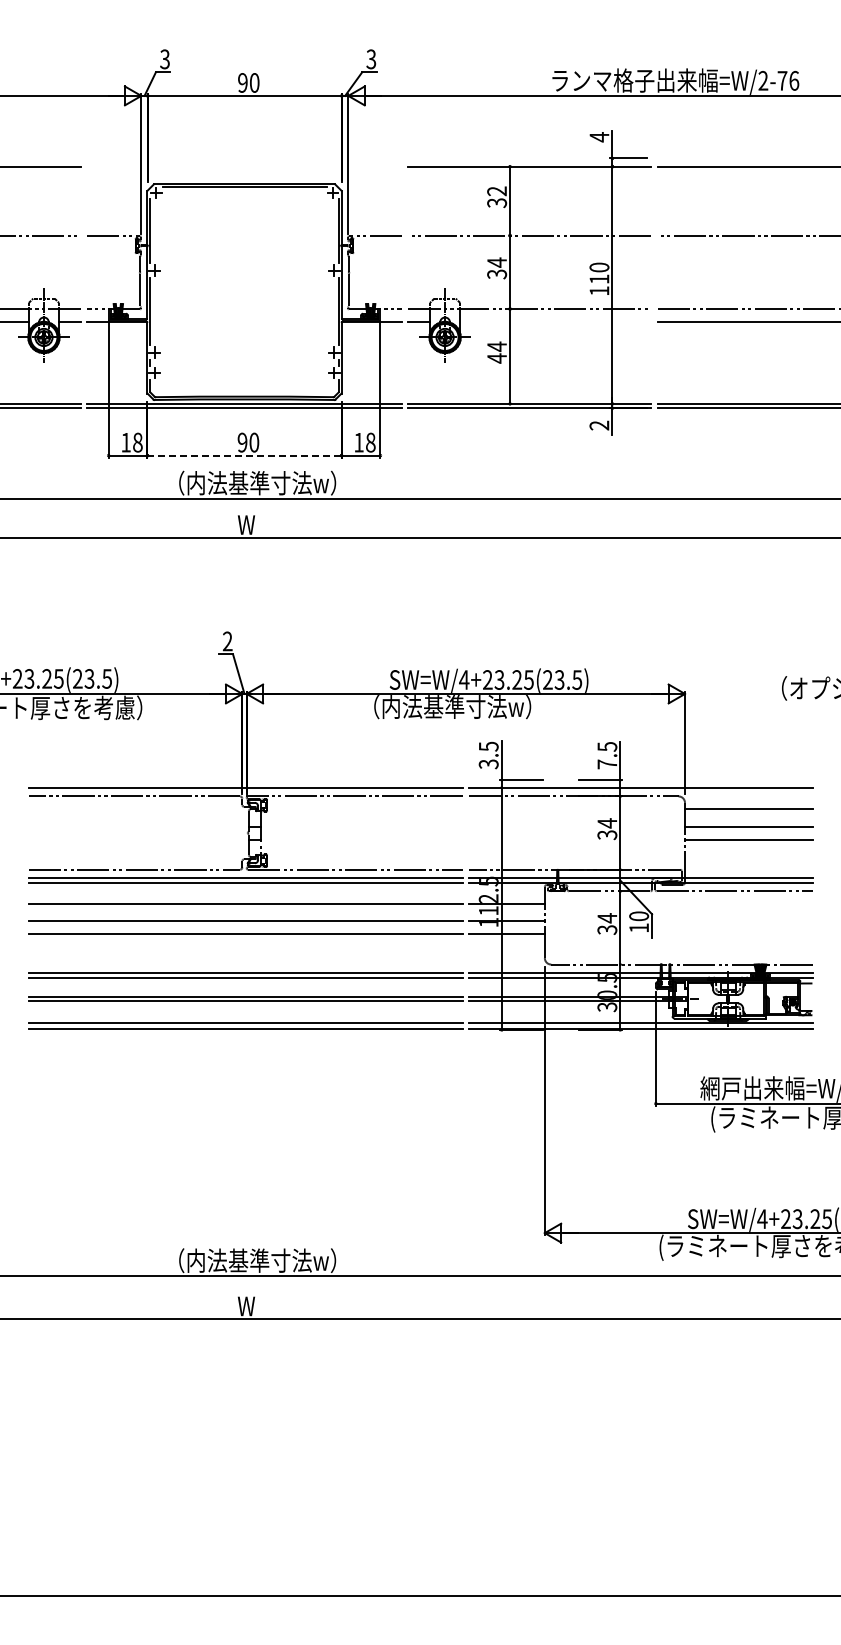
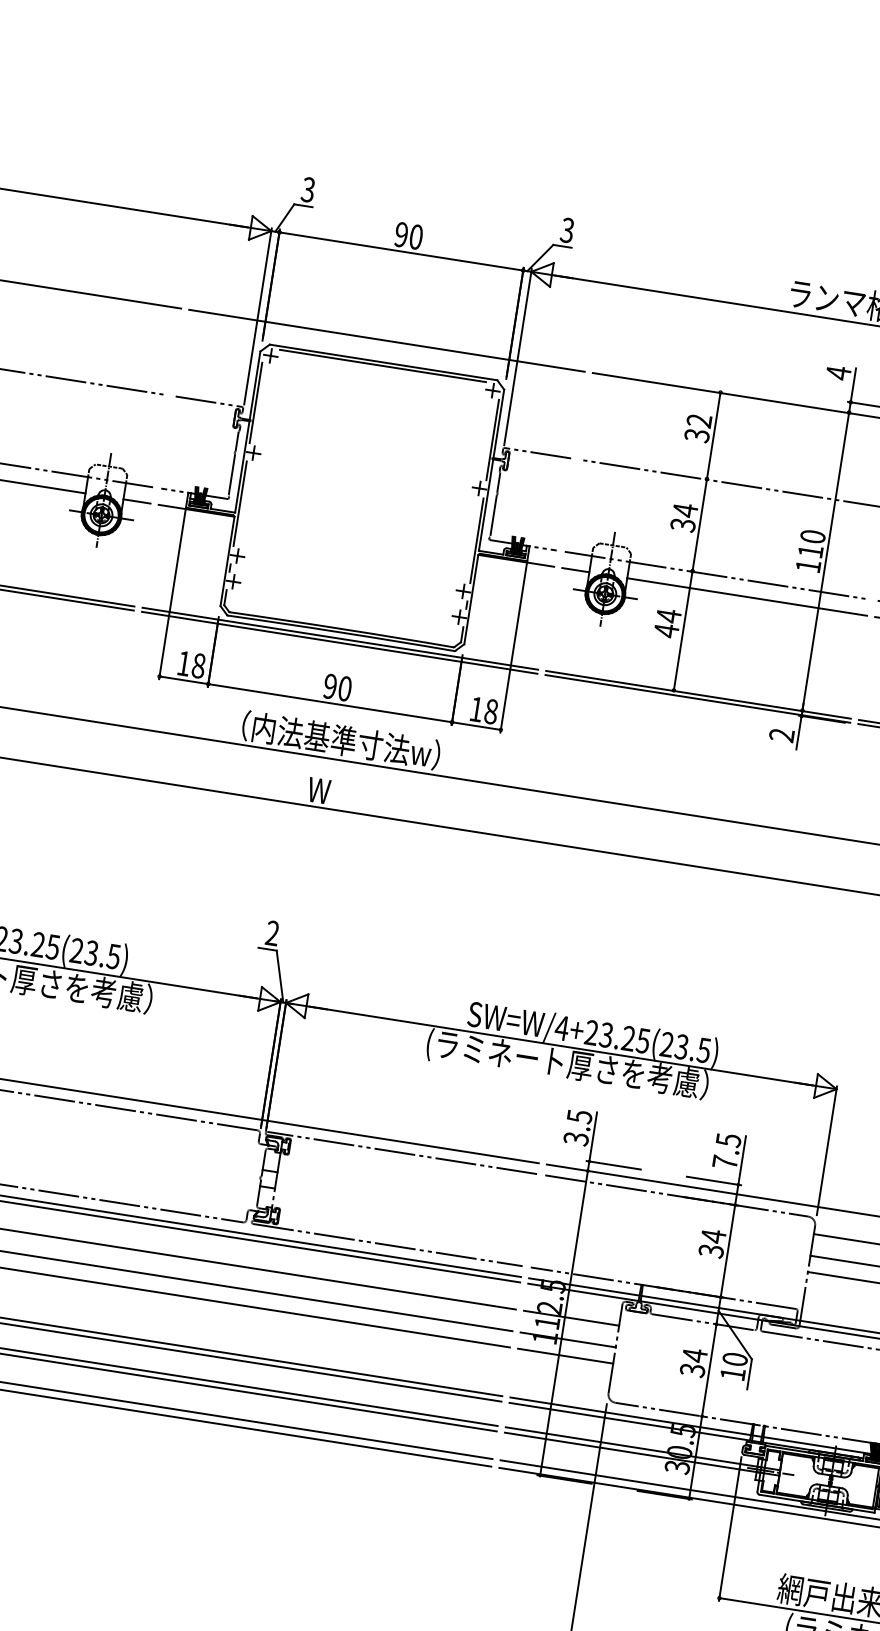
line: (244, 167) -> (386, 341), added
line: (555, 322) -> (746, 597), added
line: (245, 455) -> (331, 703), dashed -> solid
text: (472, 708) -> (566, 1065), （内法基準寸法w） -> (ラミネート厚さを考慮）

